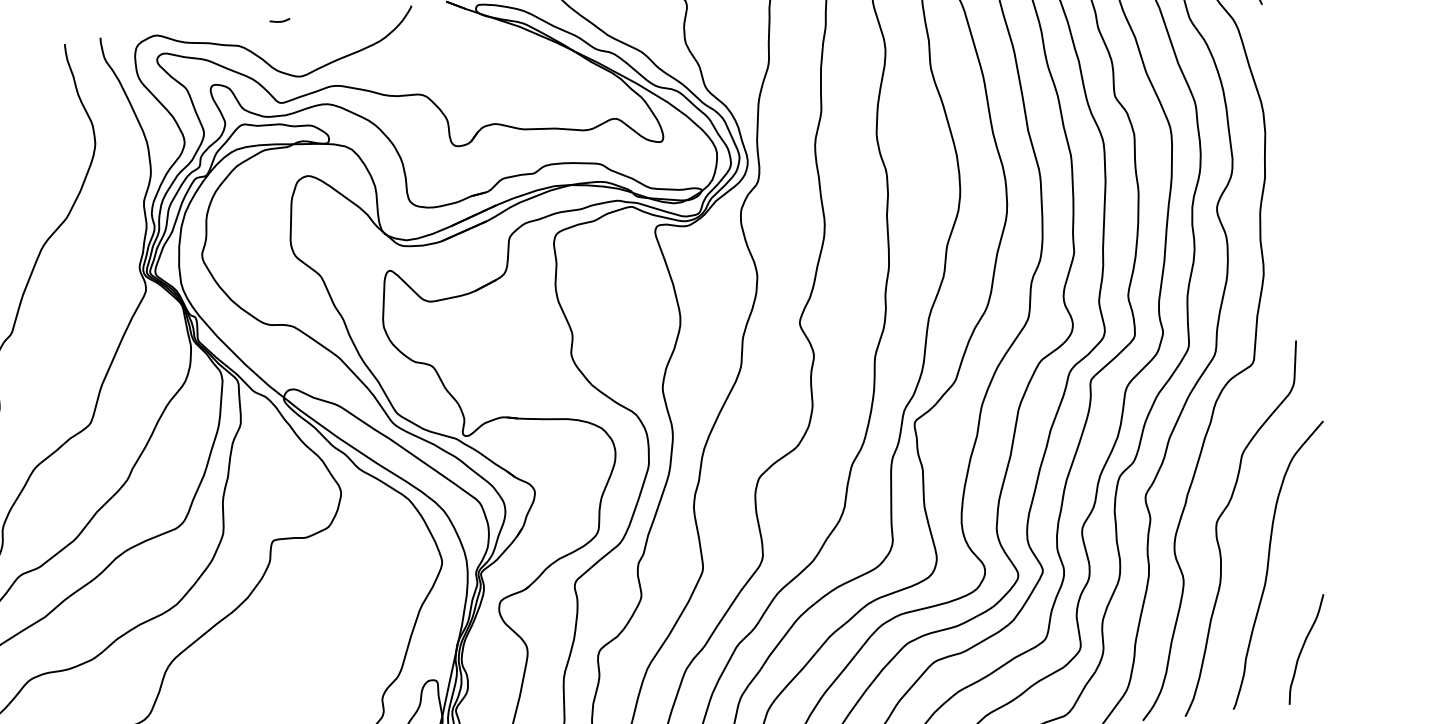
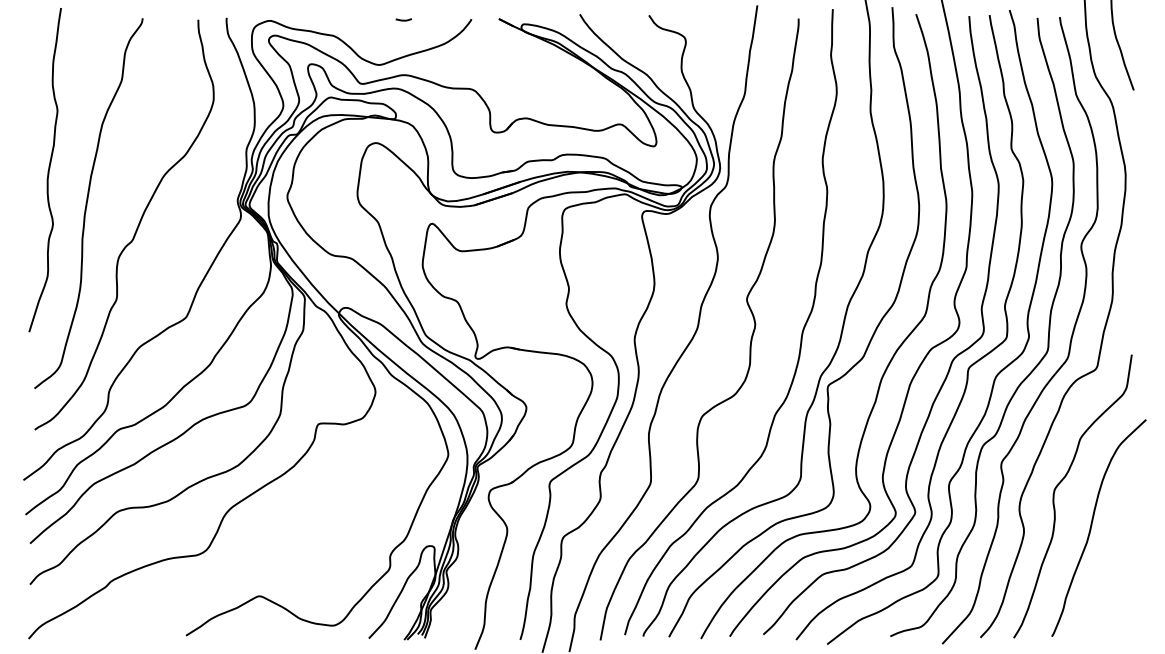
line: (279, 20) -> (403, 19), moved
curve: (1303, 649) -> (1111, 595), removed

